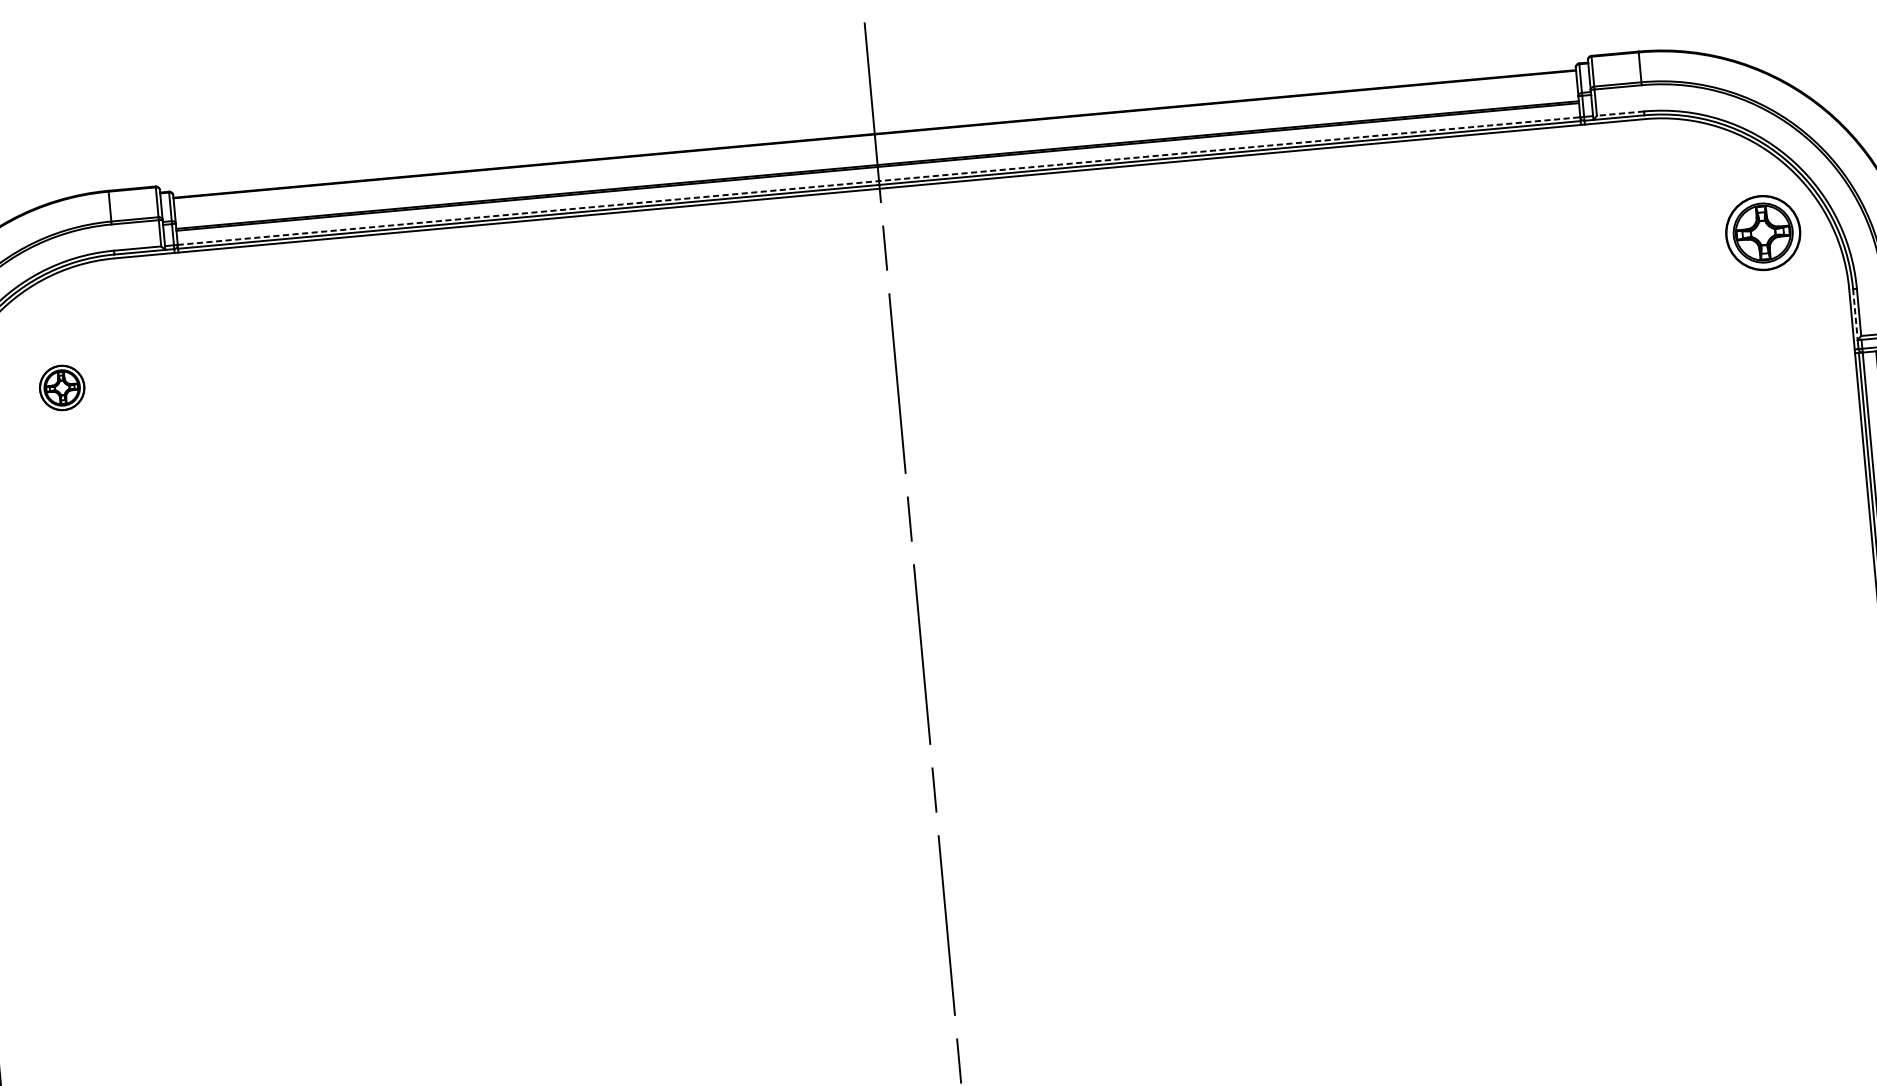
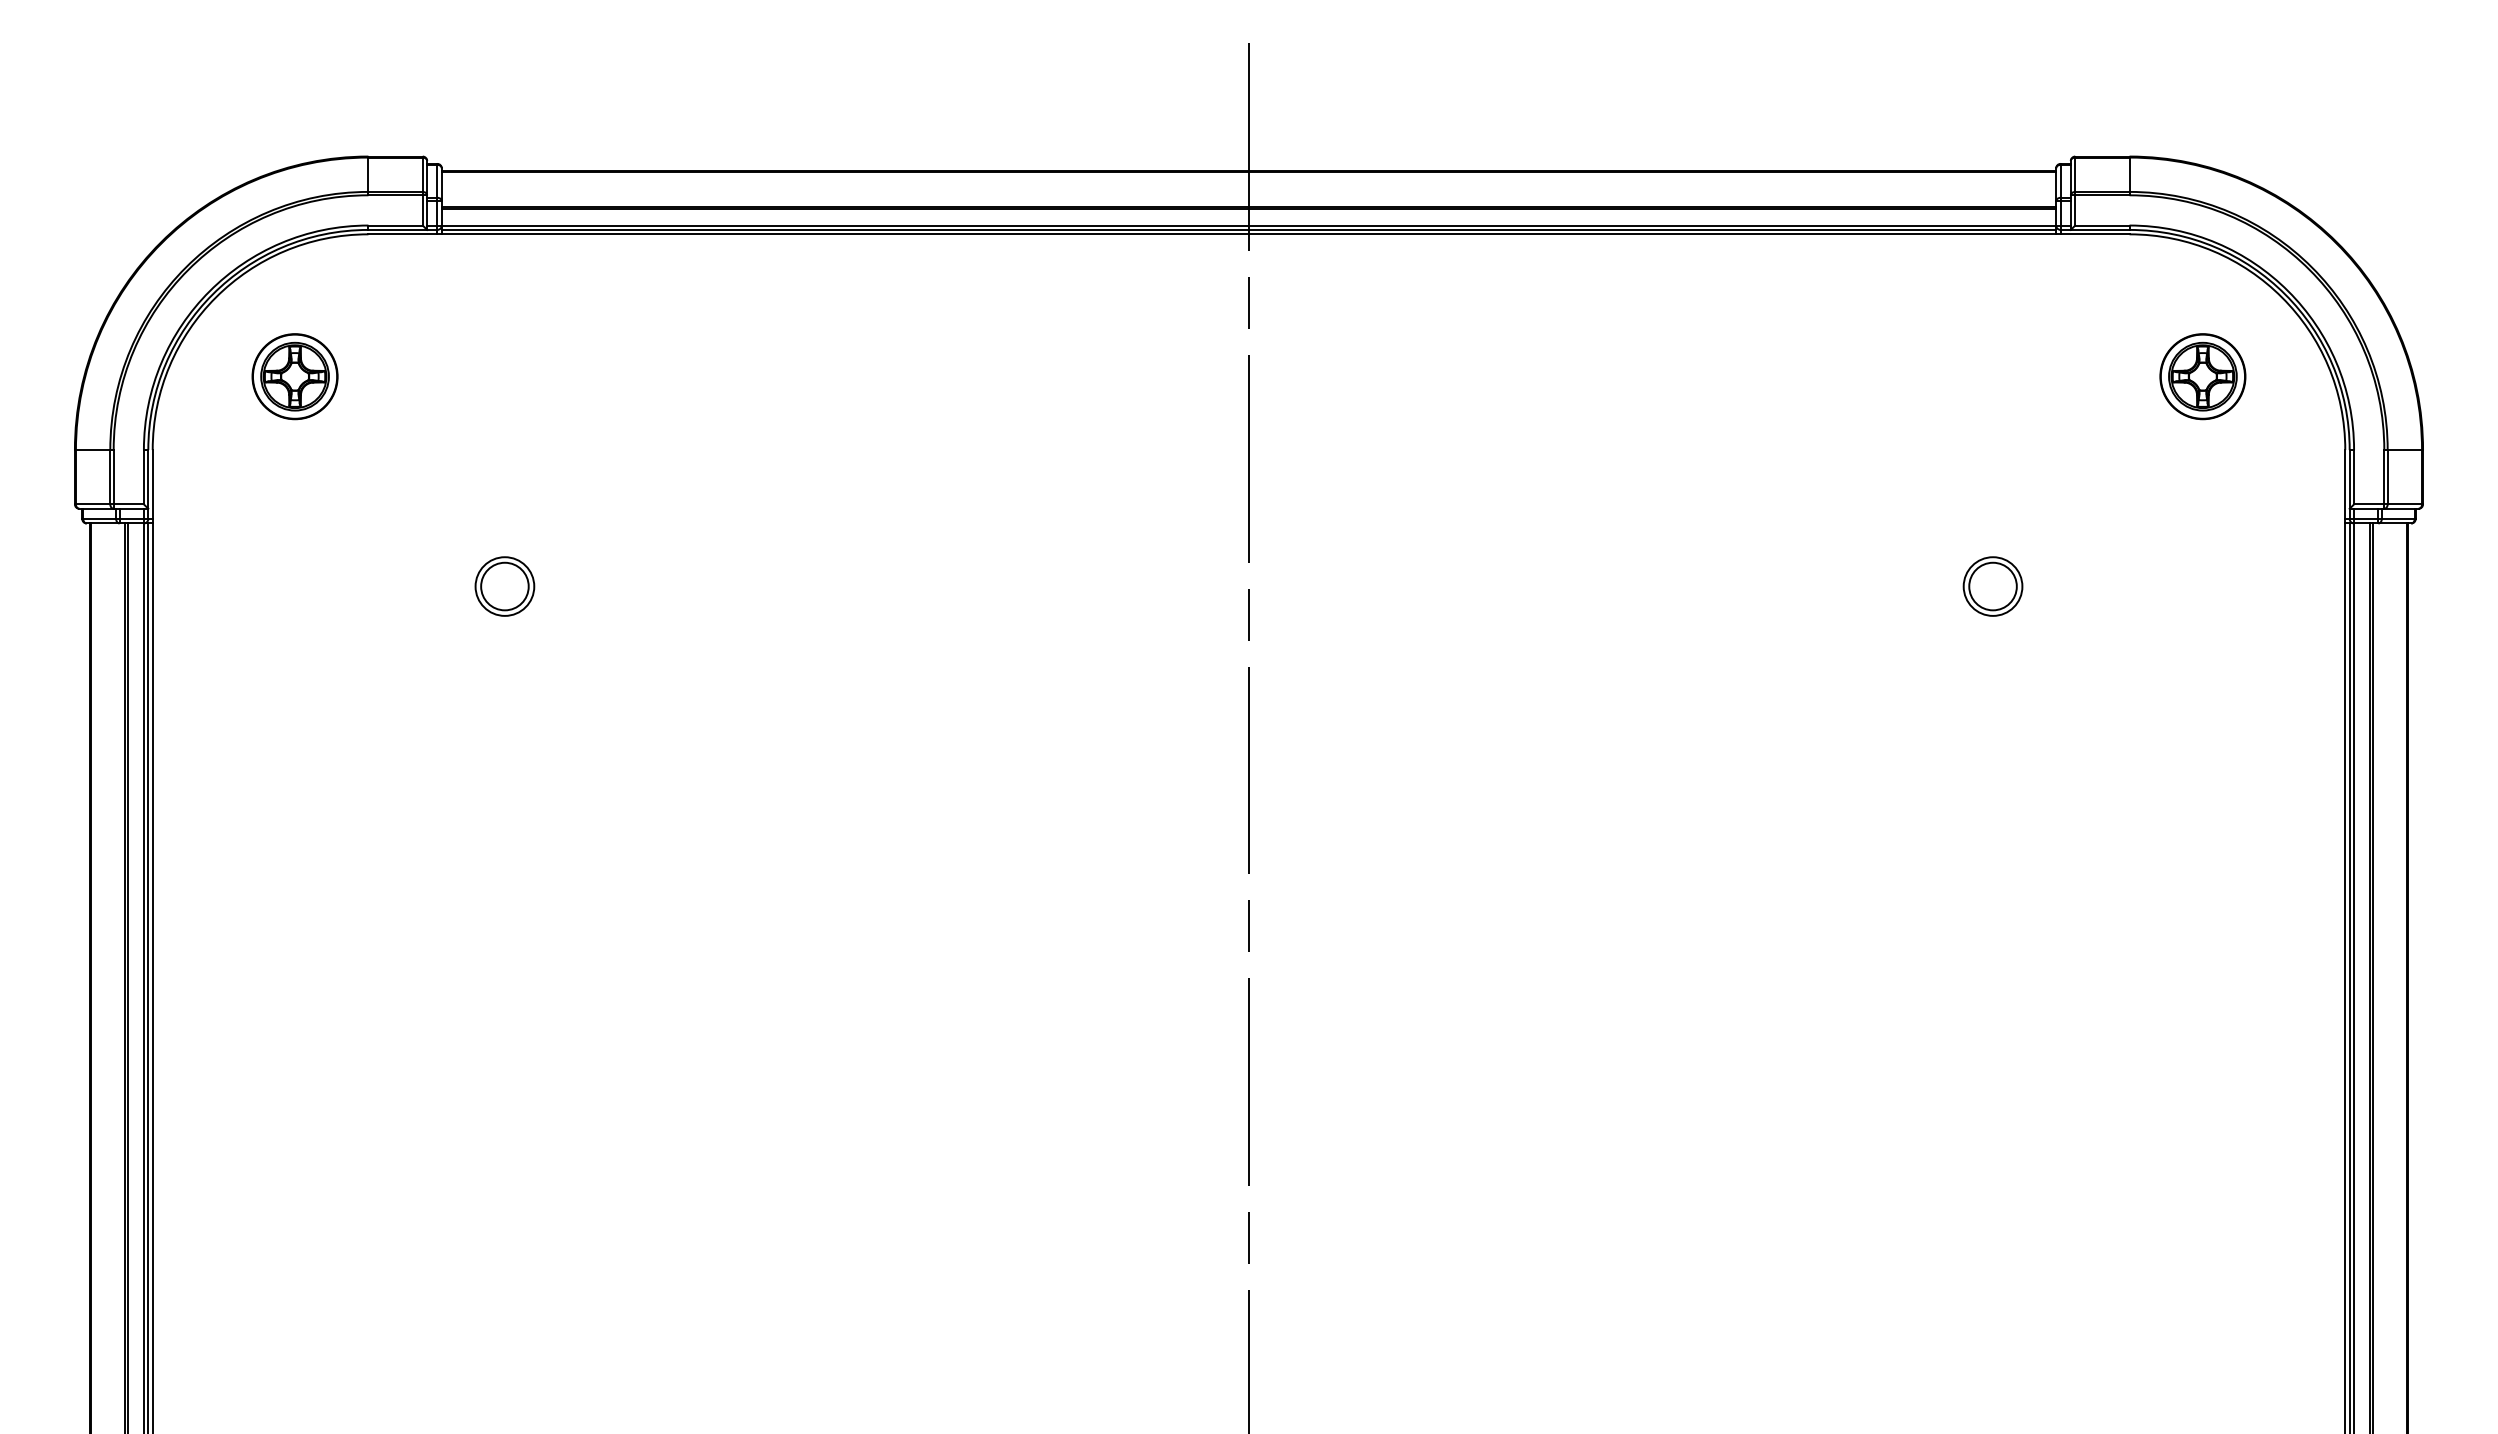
line: (1619, 113) -> (2101, 225), dashed -> solid
line: (879, 181) -> (1249, 225), dashed -> solid
part: (1762, 232) -> (2202, 376), moved
line: (1855, 314) -> (2349, 479), dashed -> solid
part: (61, 387) -> (294, 376), size x1.67
part: (1553, 435) -> (1992, 586), added
part: (260, 553) -> (504, 586), added

